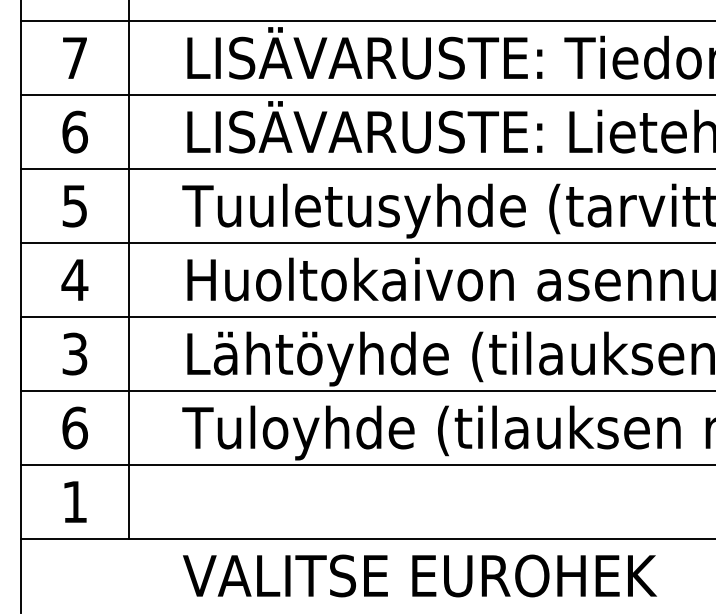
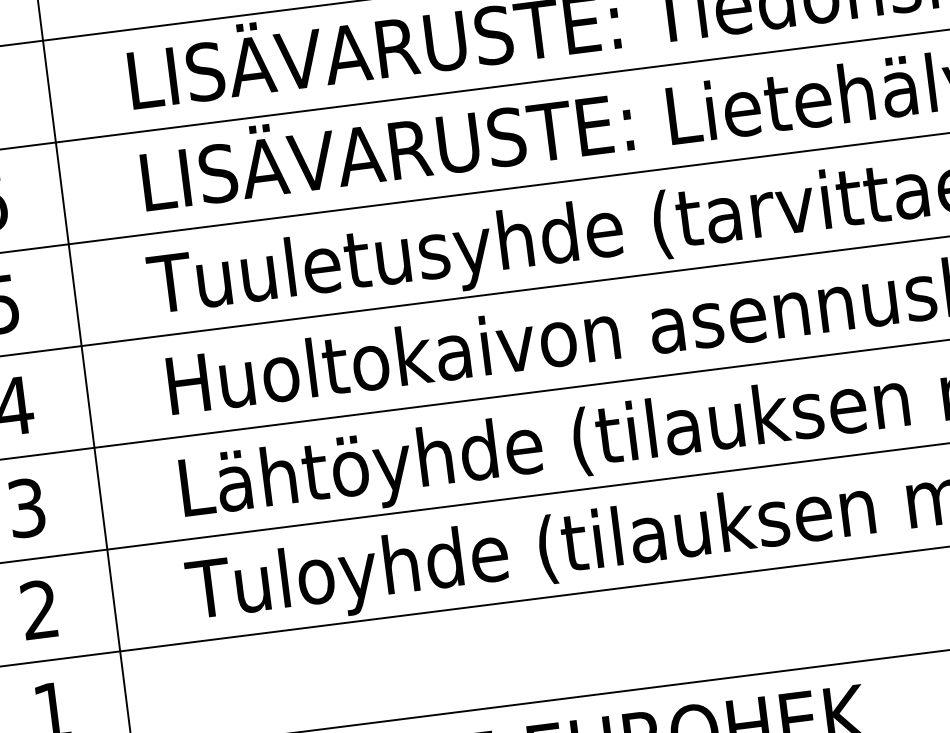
text: (75, 427) -> (40, 609), 6 -> 2

